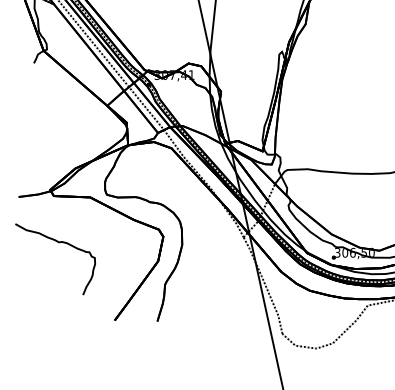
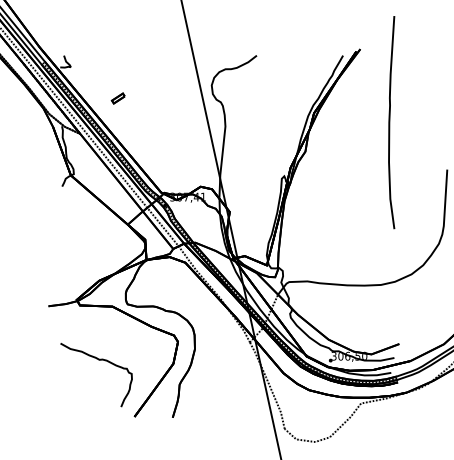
curve: (57, 243) -> (98, 360), moved

